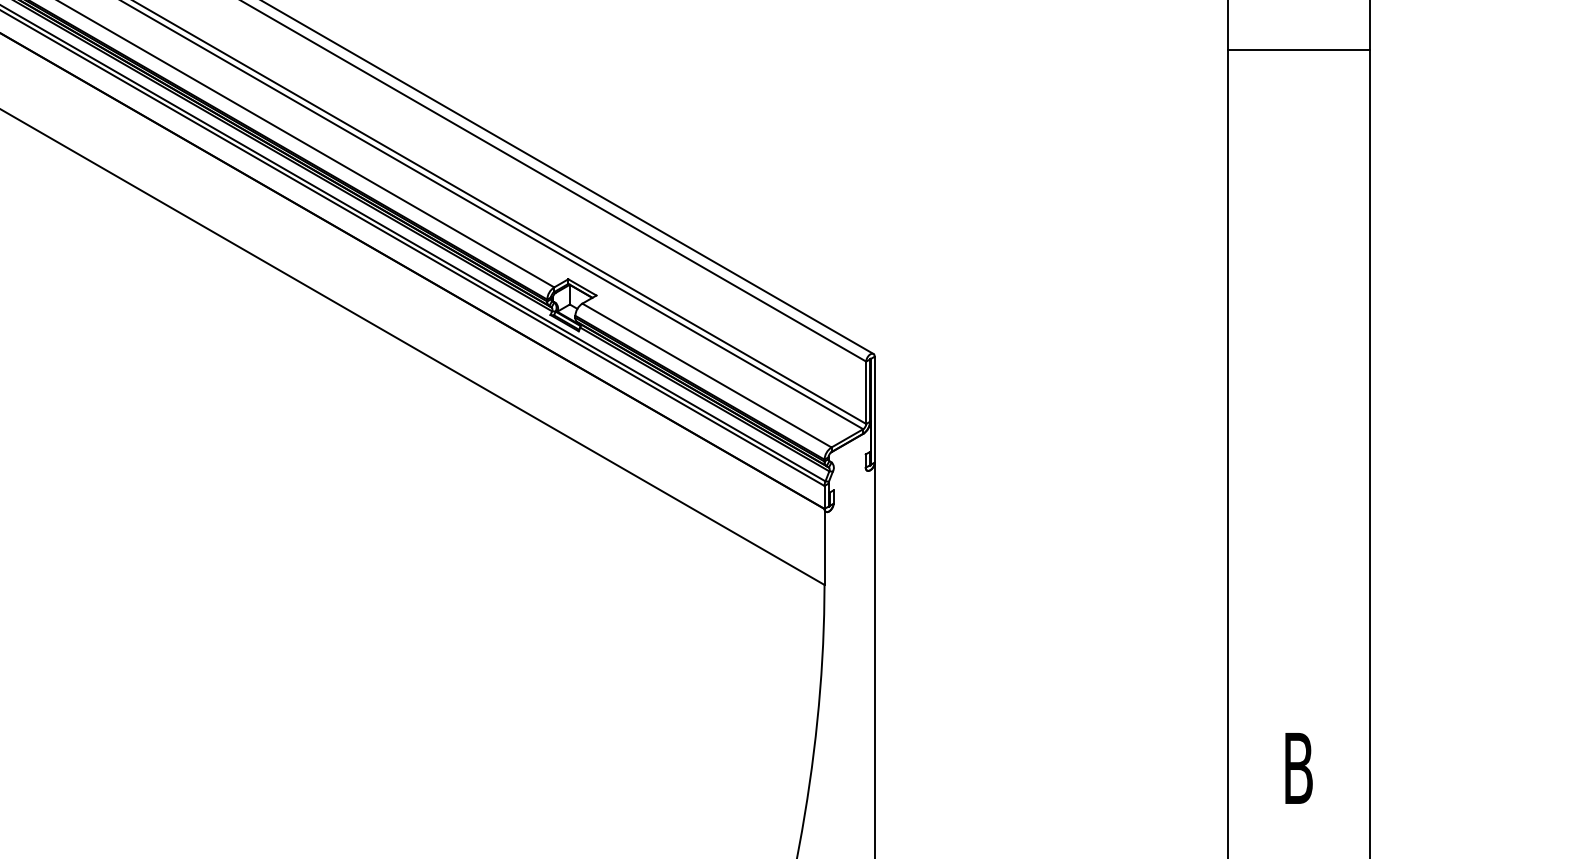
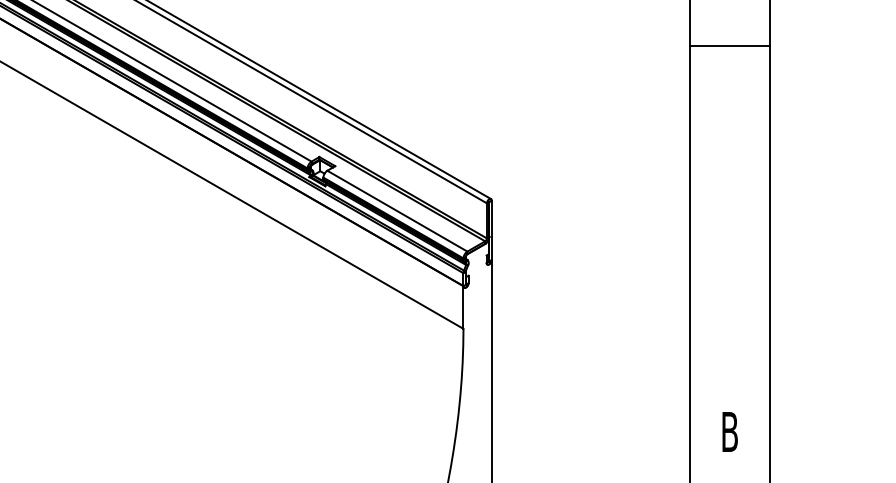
line: (1297, 50) -> (729, 46), moved

